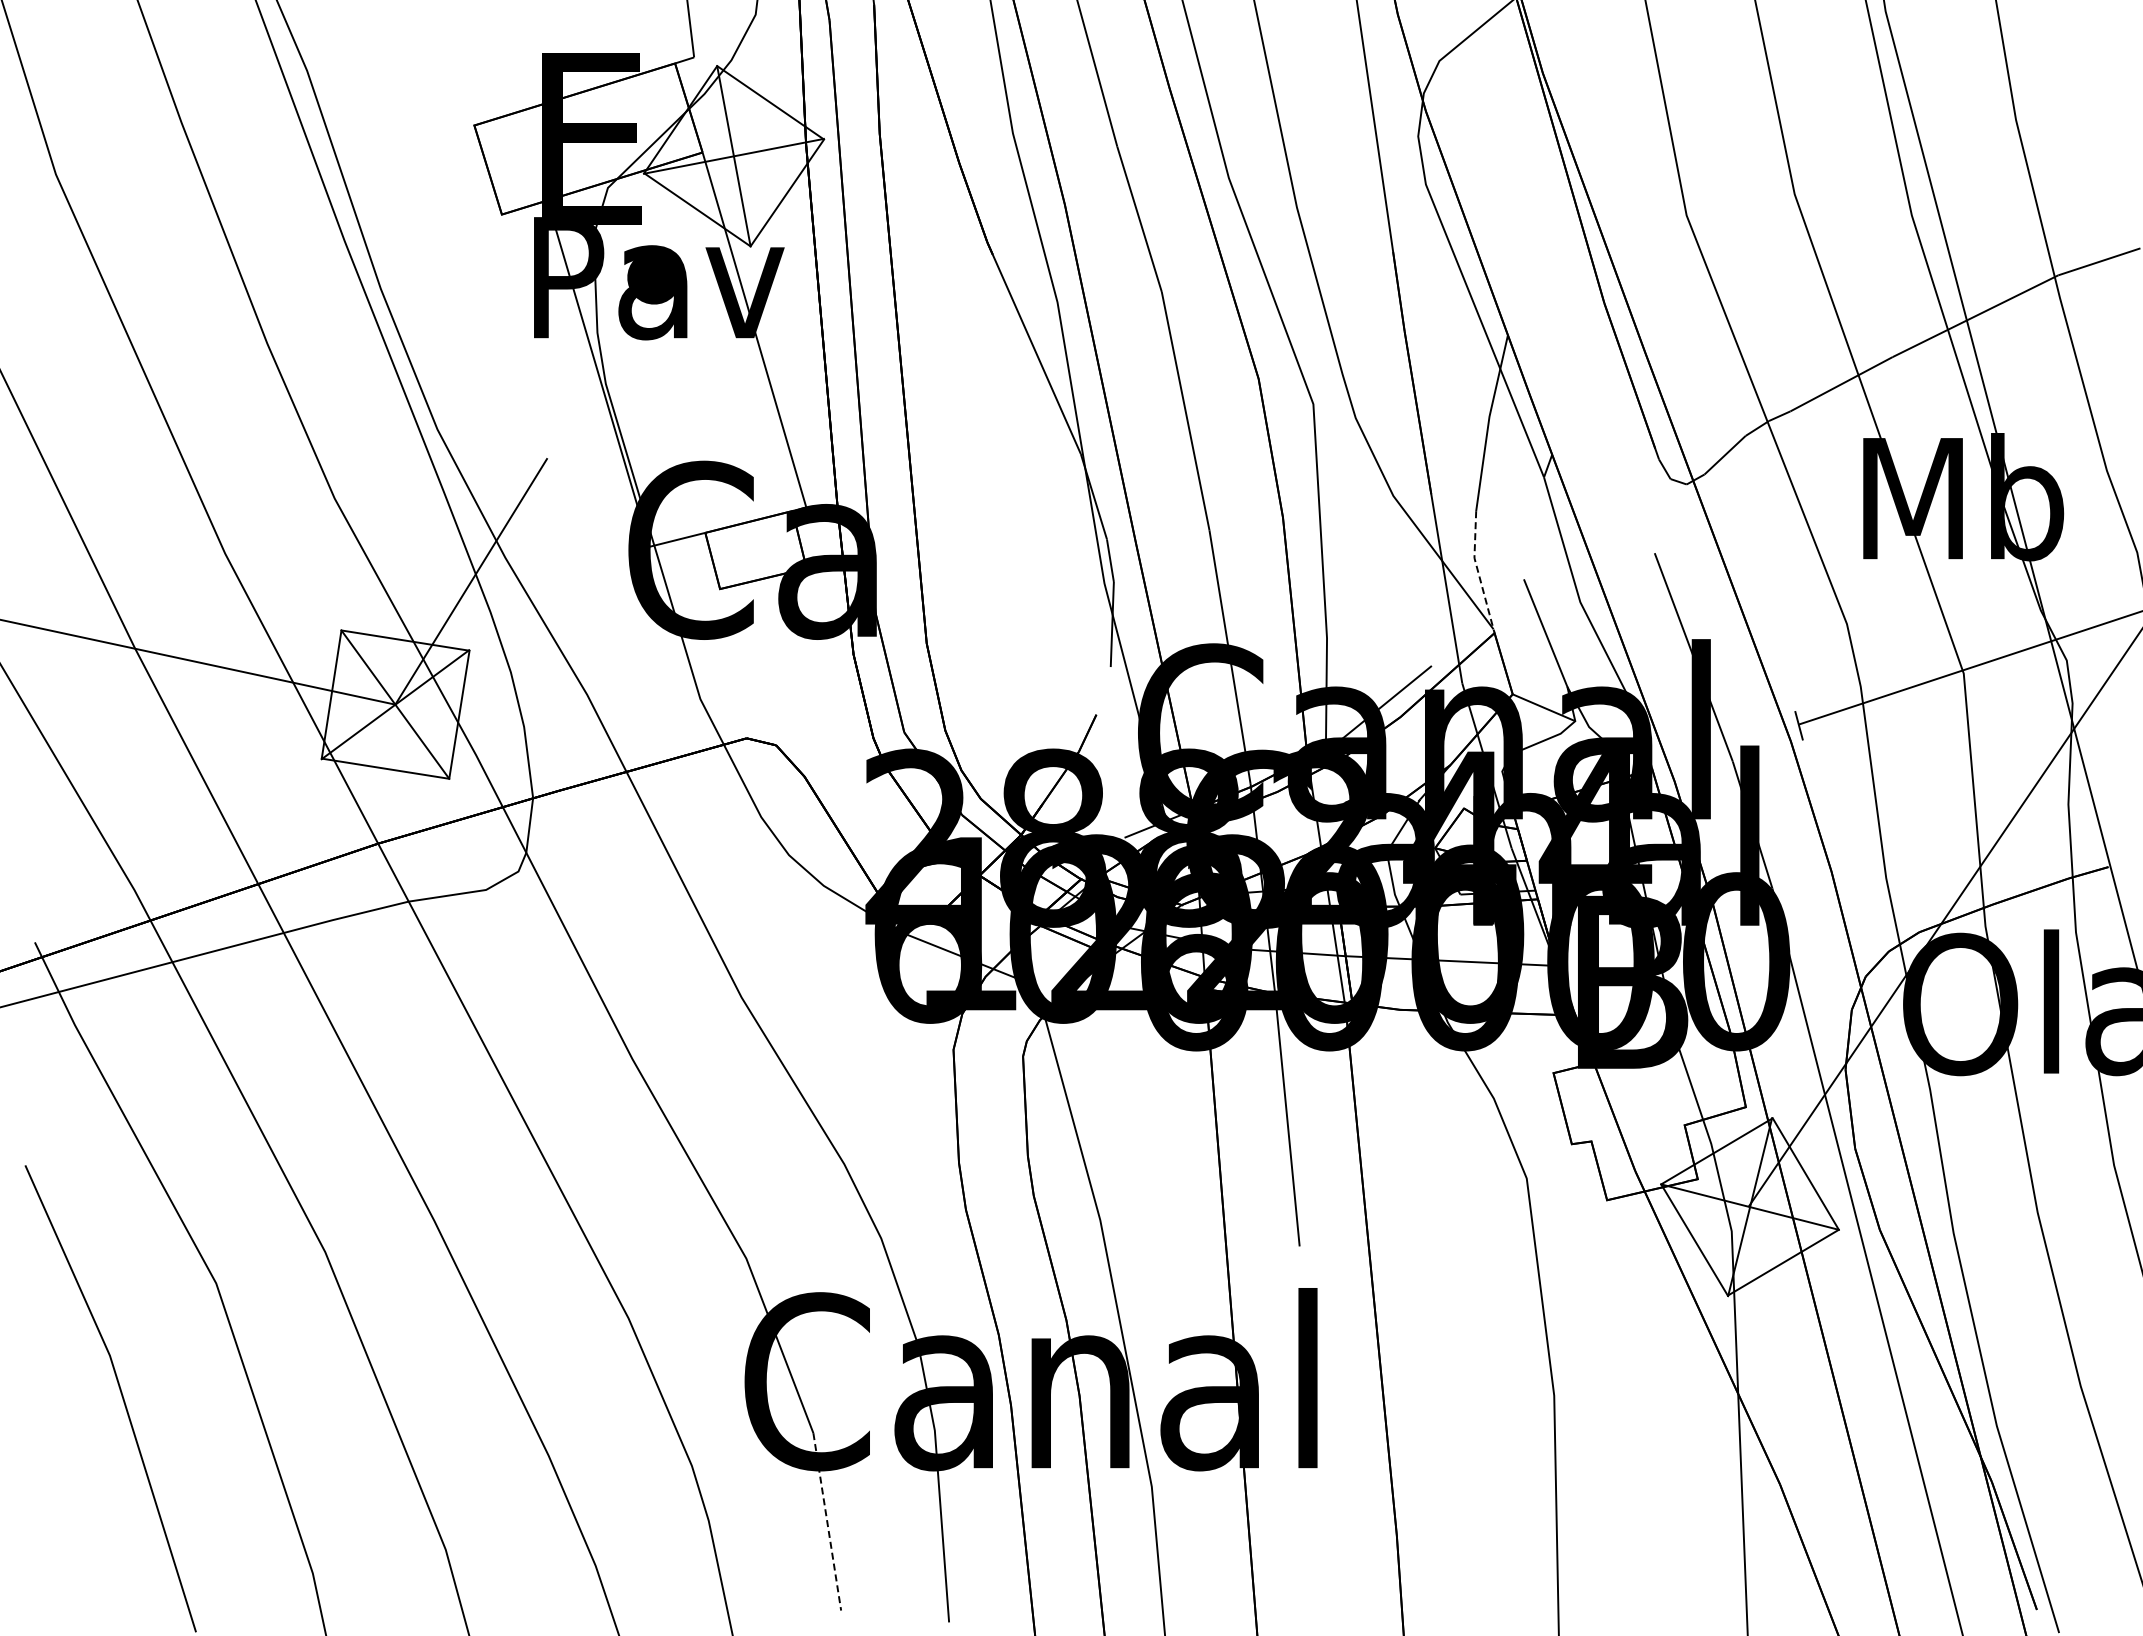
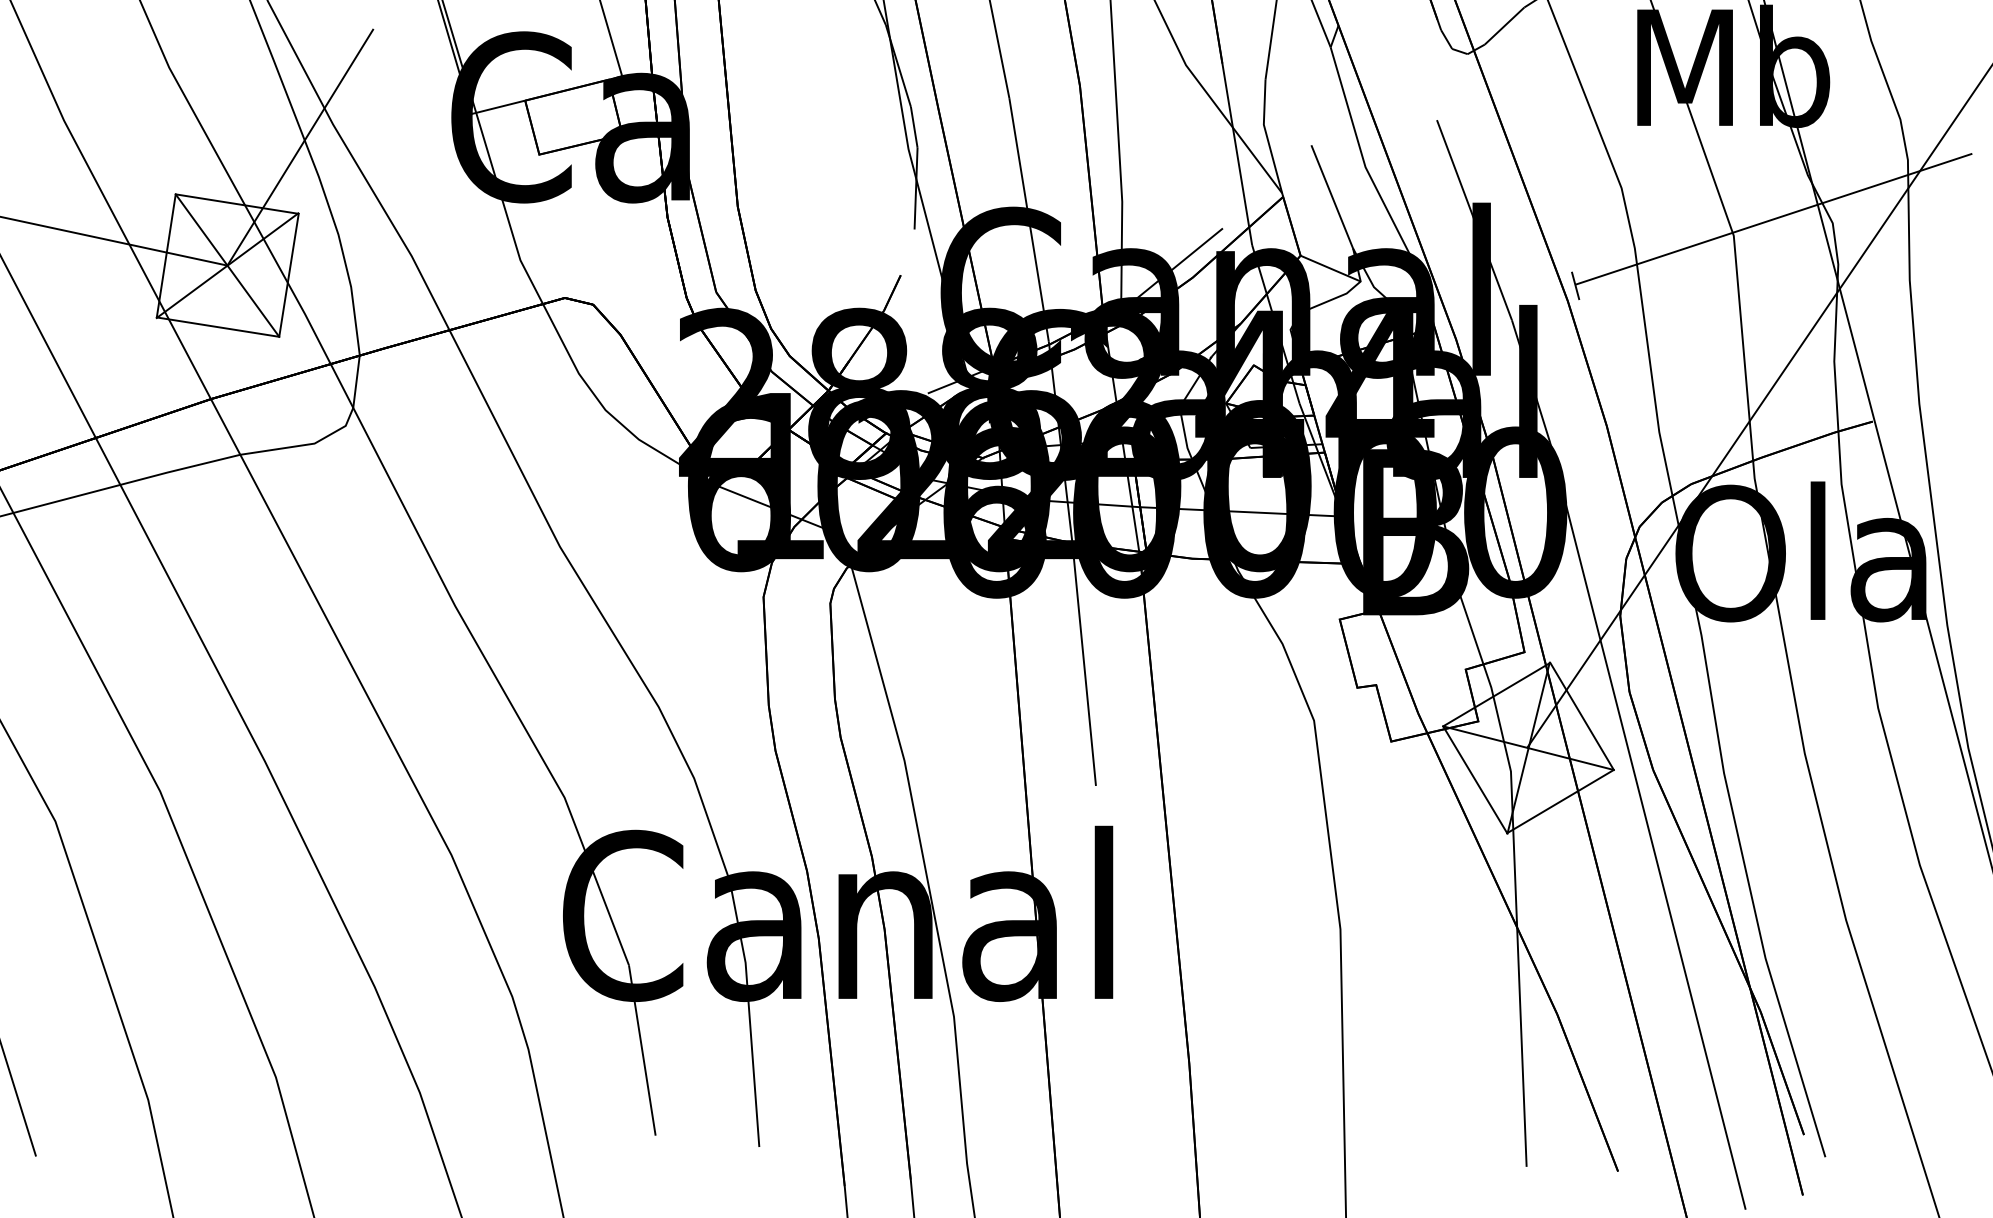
line: (1478, 573) -> (1267, 139), dashed -> solid
line: (827, 1521) -> (642, 1050), dashed -> solid

